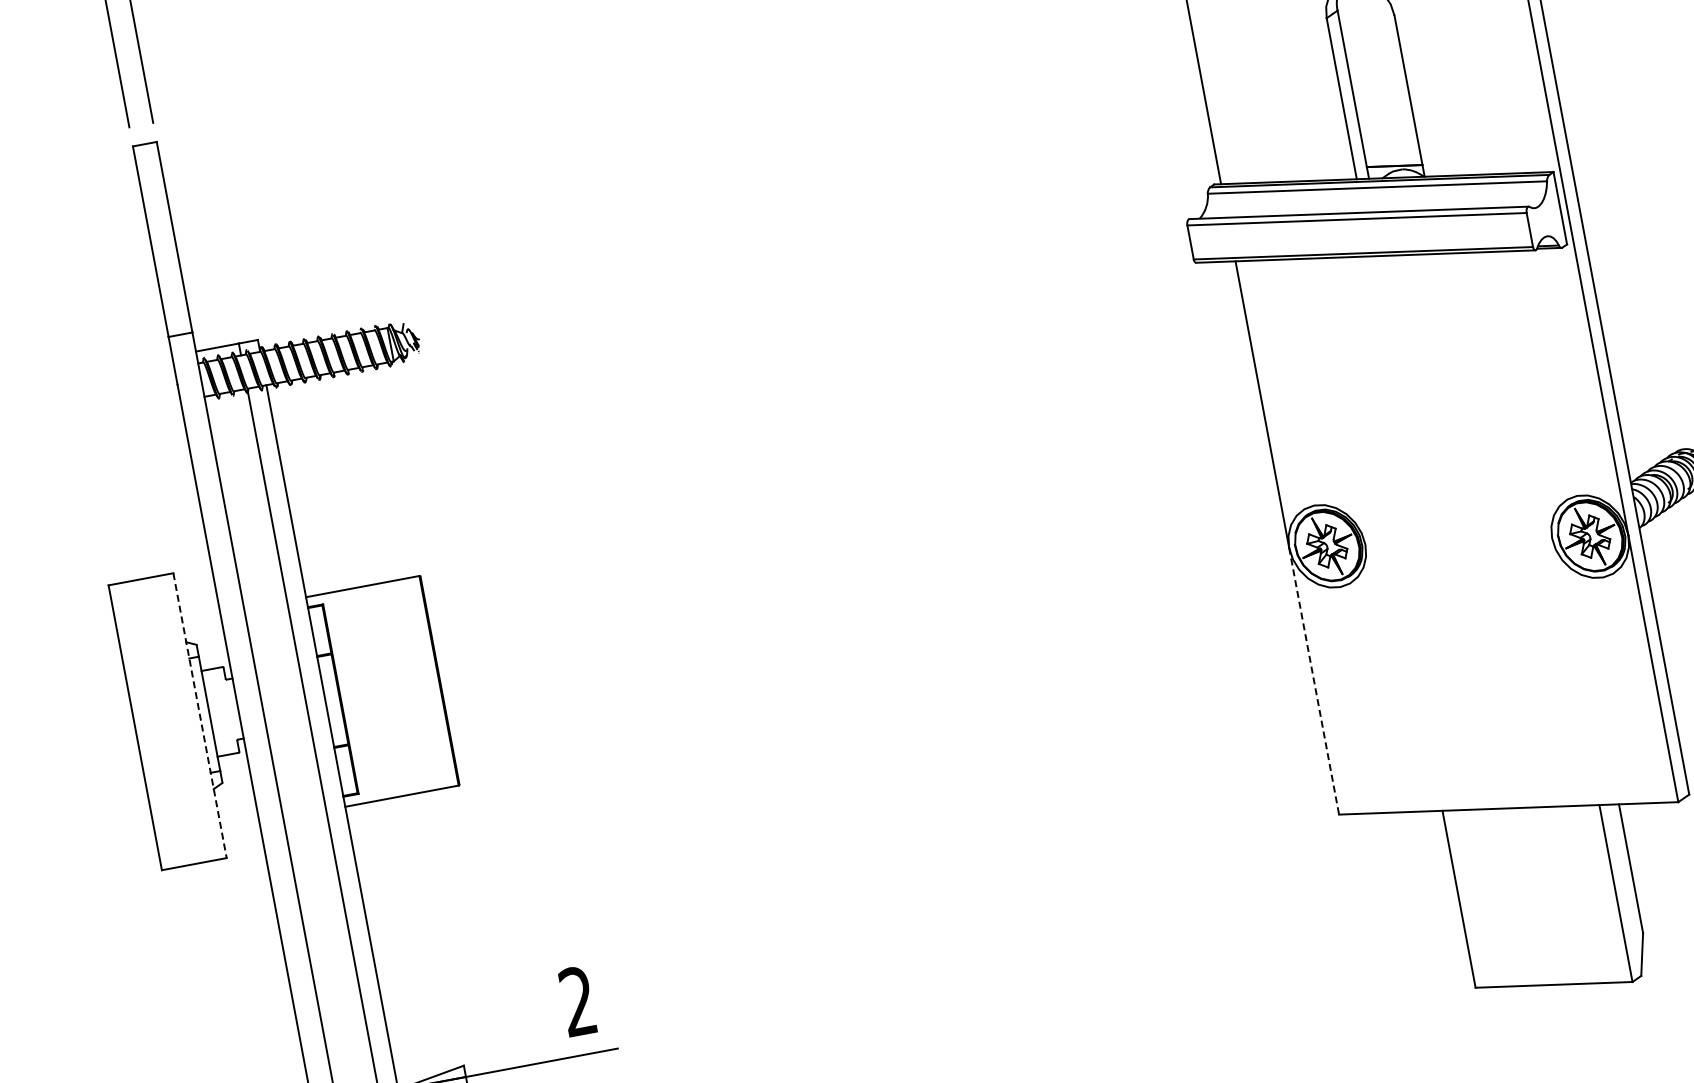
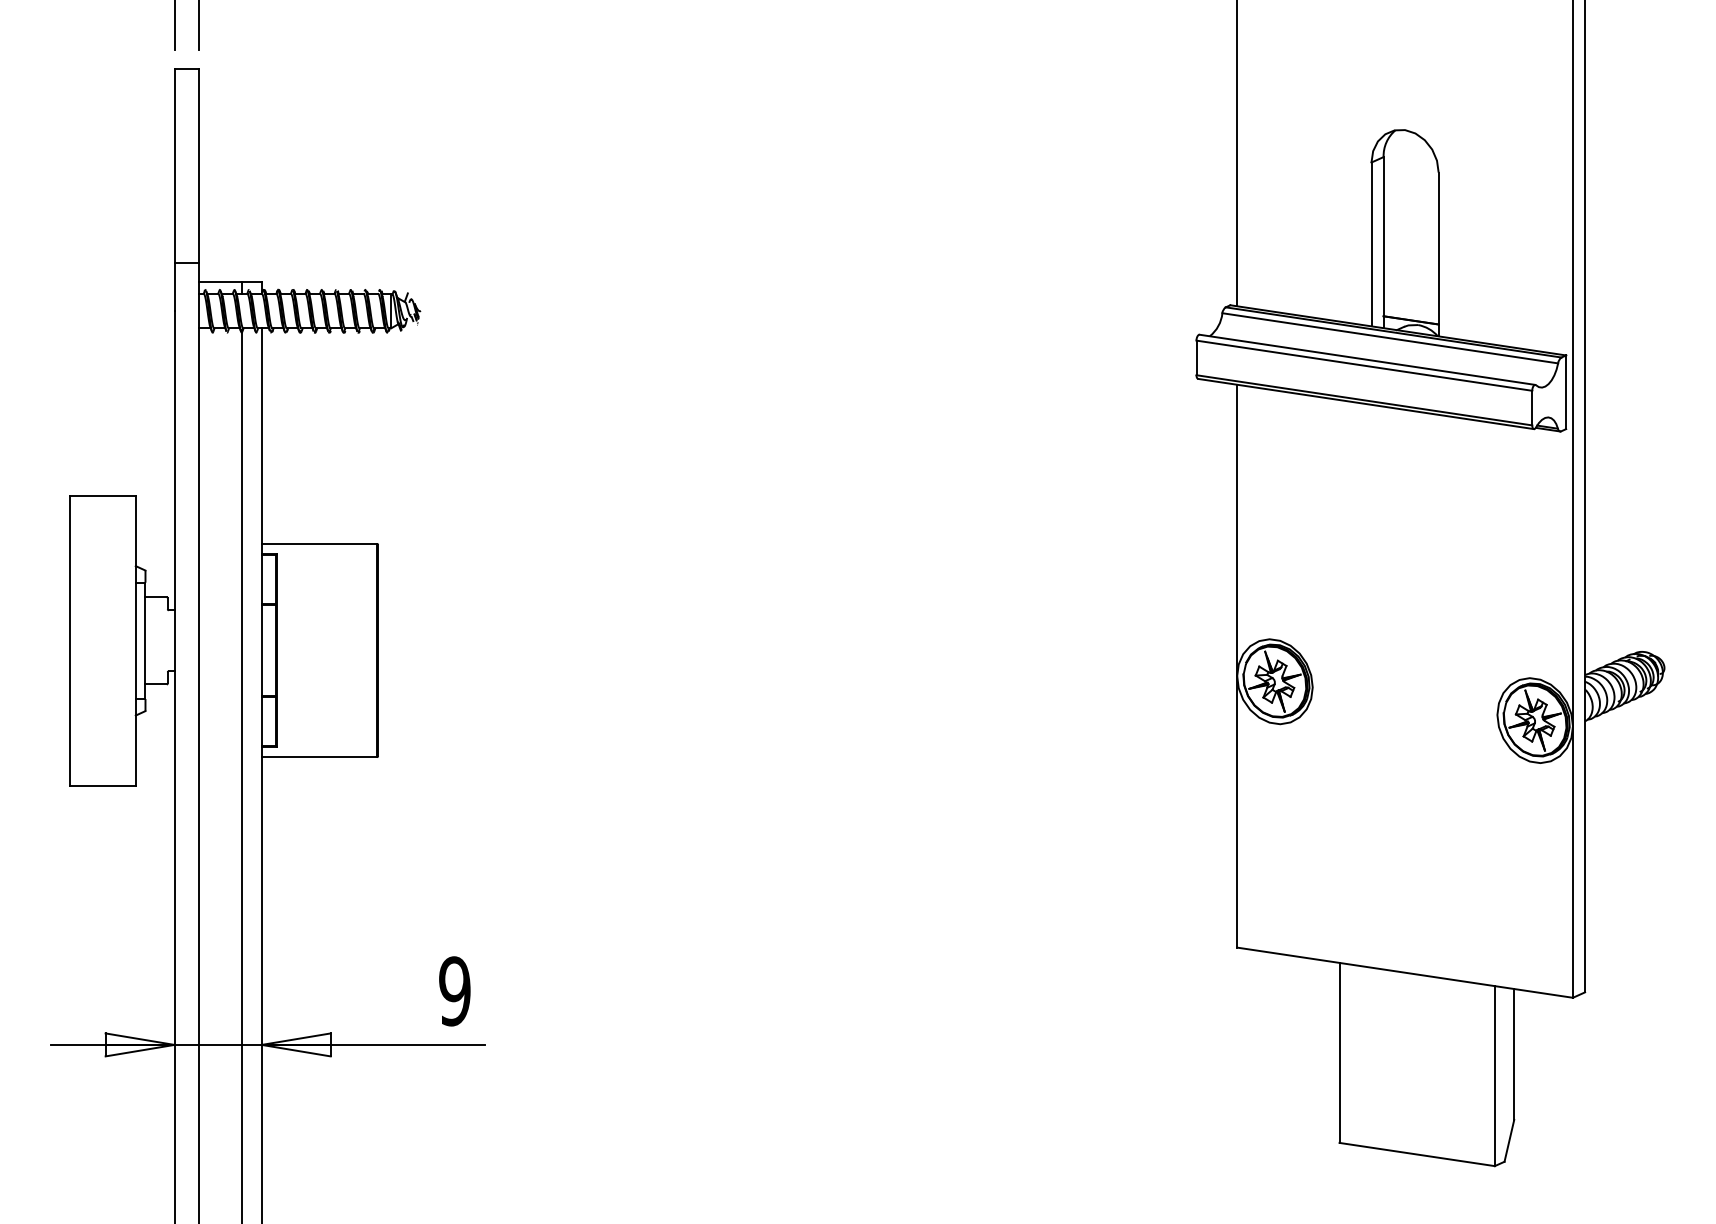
line: (1314, 680) -> (1237, 811), dashed -> solid
line: (199, 715) -> (135, 640), dashed -> solid
text: (577, 1001) -> (454, 991), 2 -> 9

